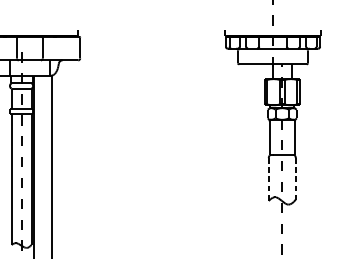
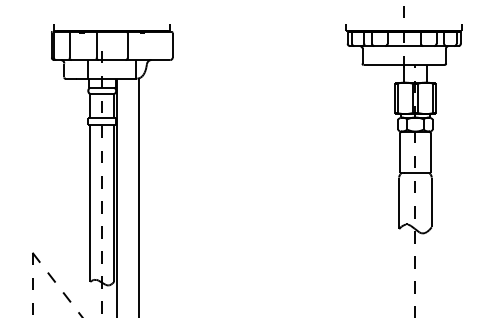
line: (295, 178) -> (431, 202), dashed -> solid
line: (269, 179) -> (399, 203), dashed -> solid

